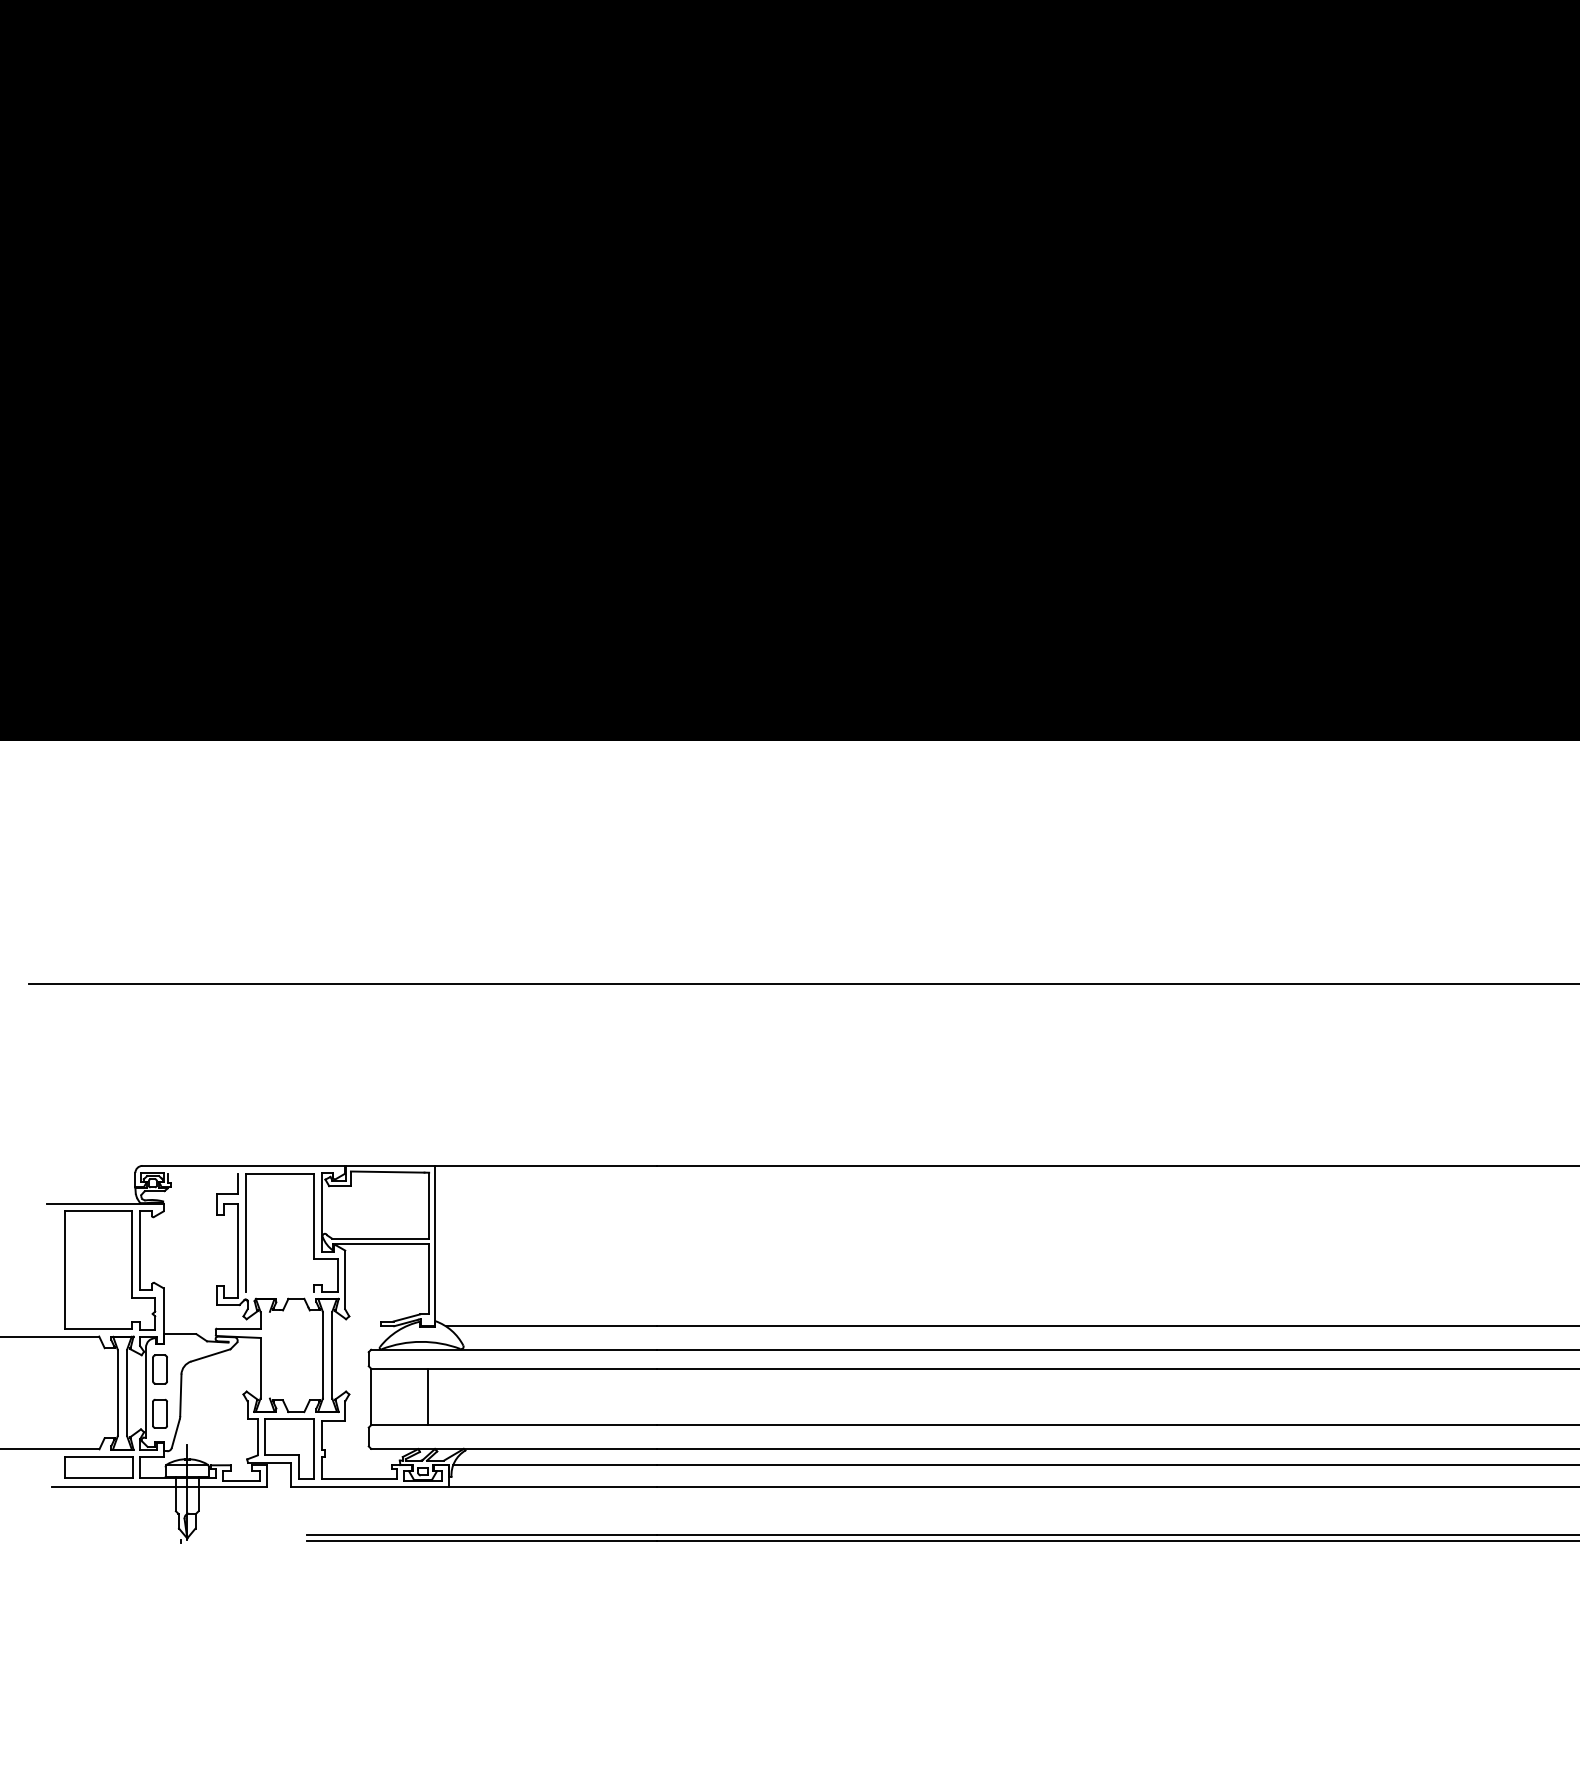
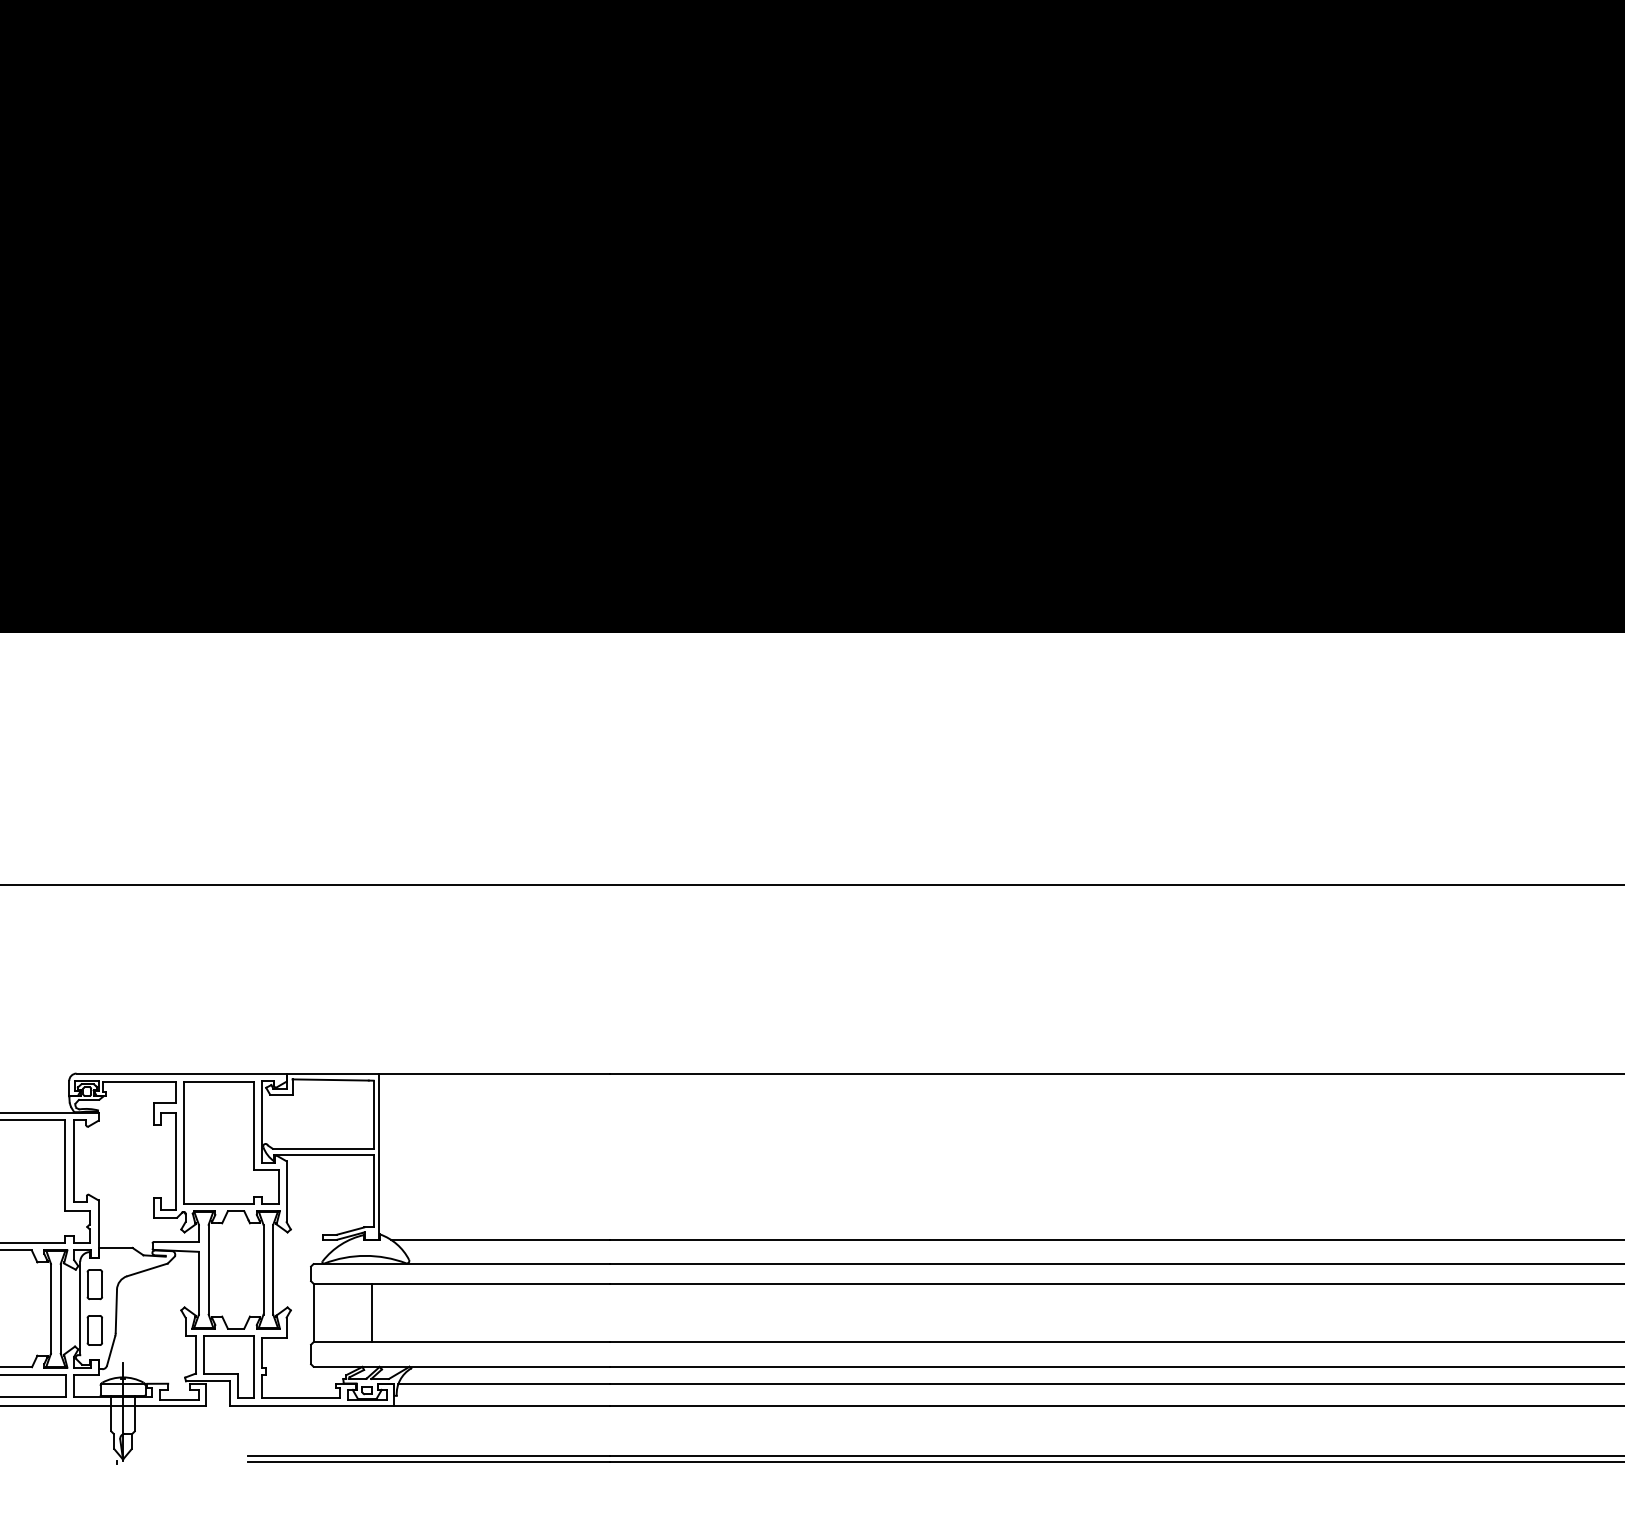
line: (203, 1174) -> (139, 1082), added
line: (279, 1291) -> (218, 1203), added
line: (269, 1354) -> (208, 1268), added

